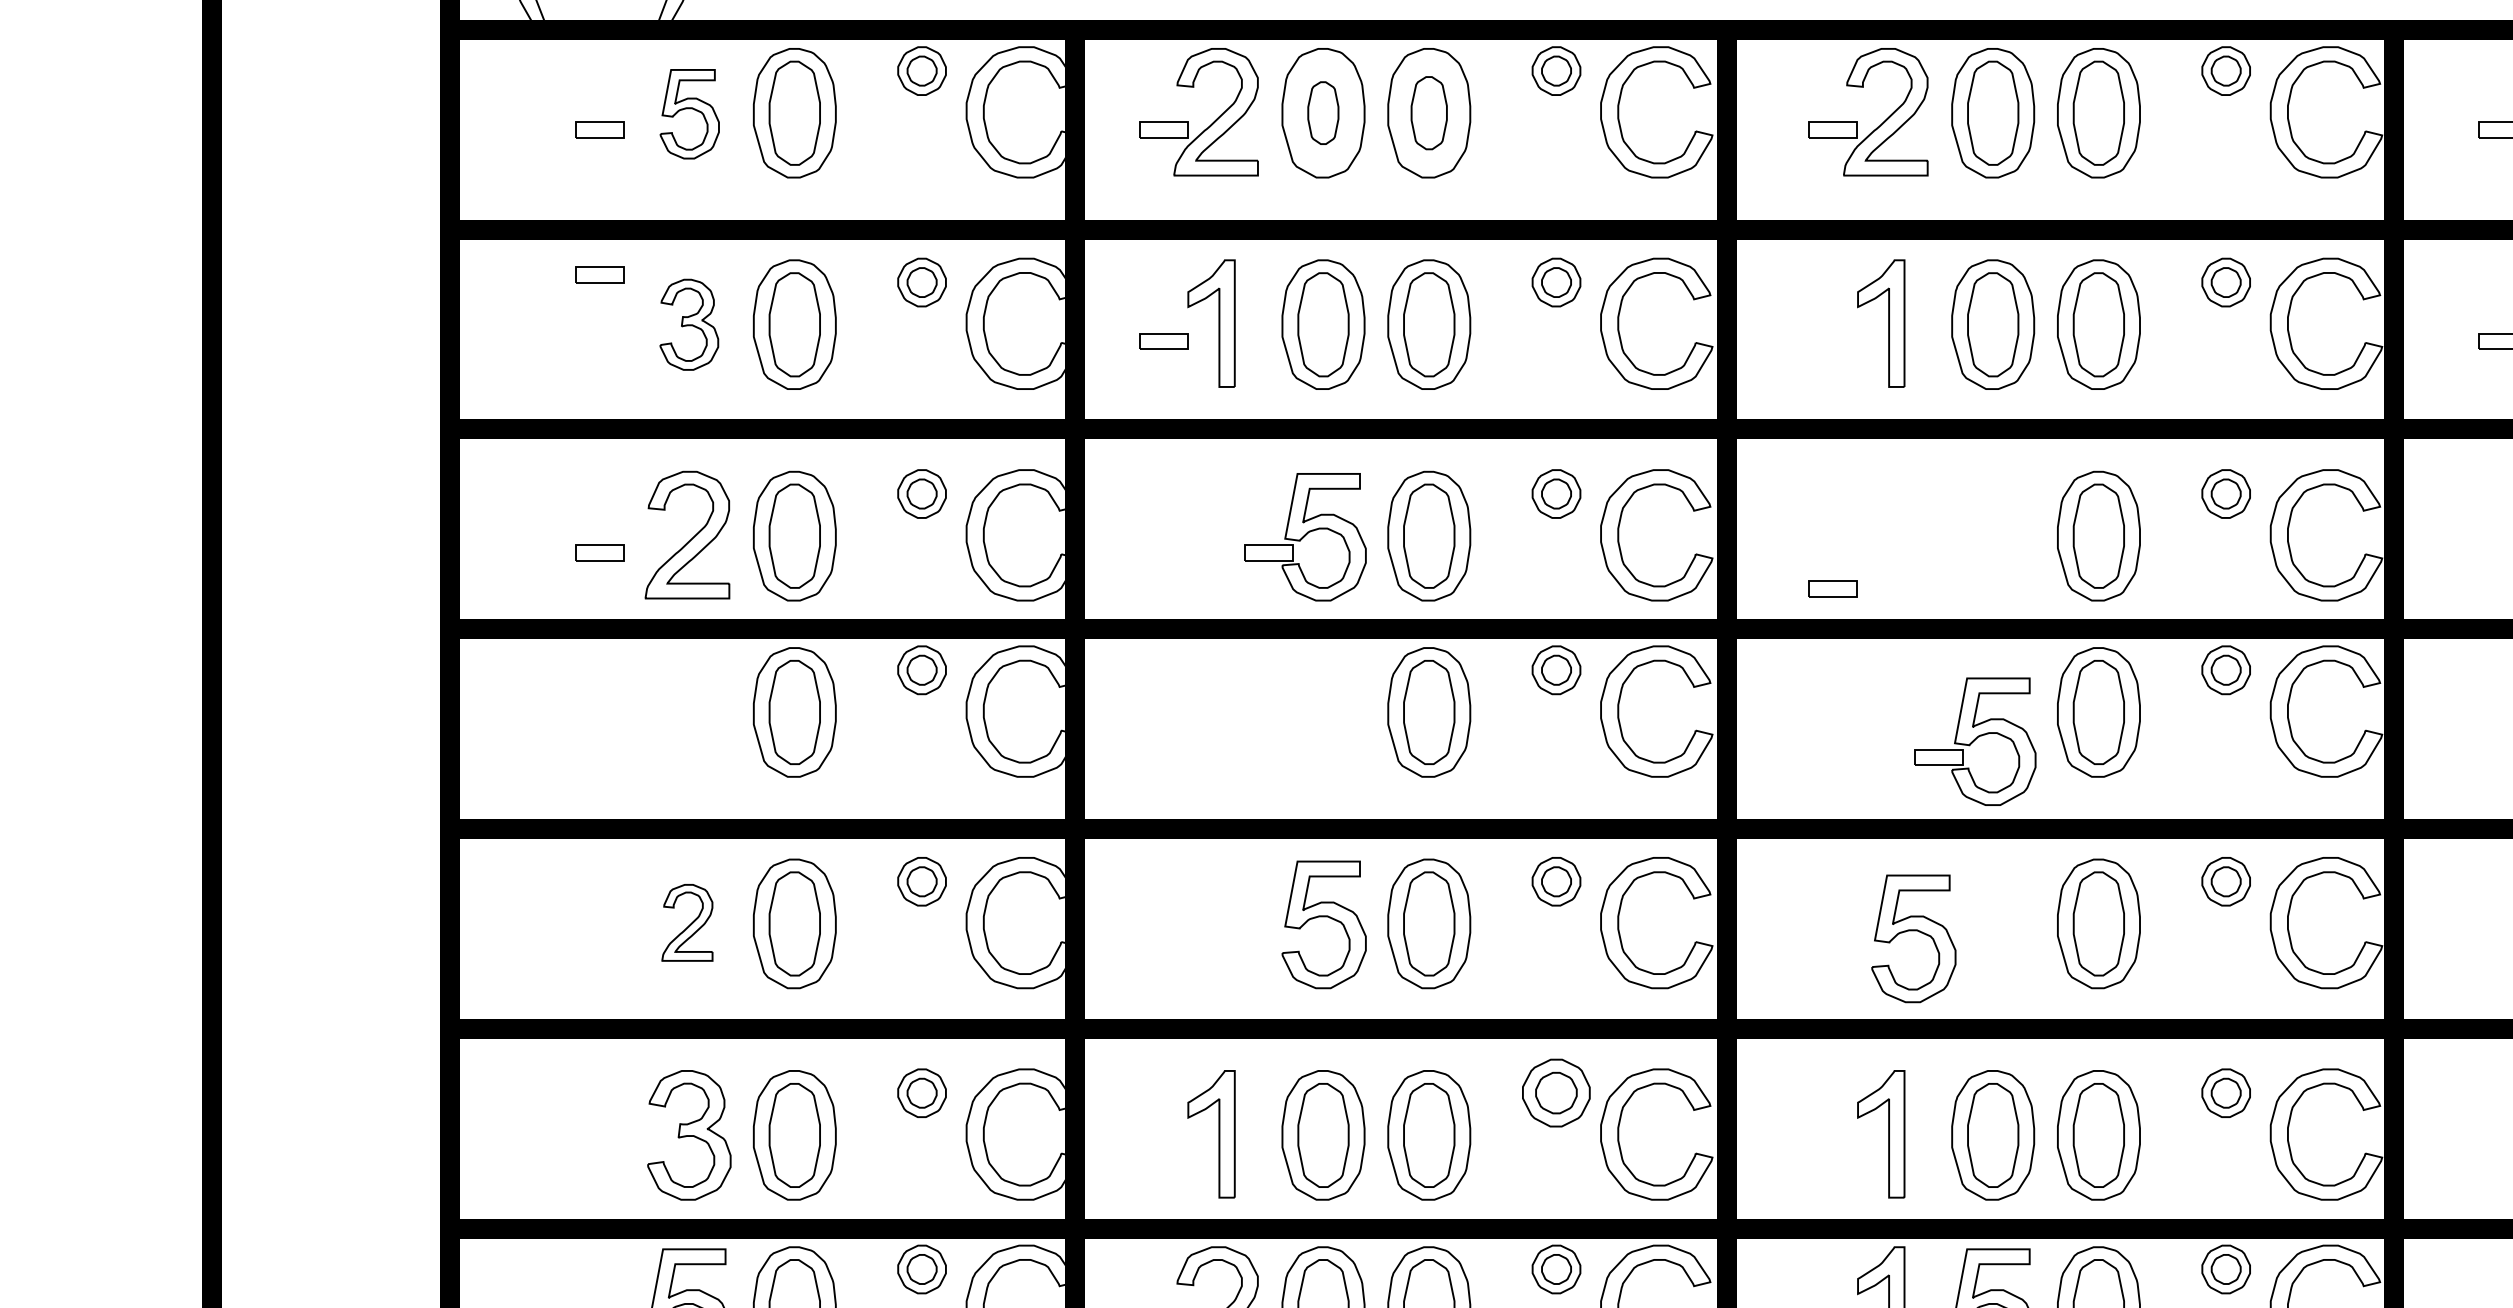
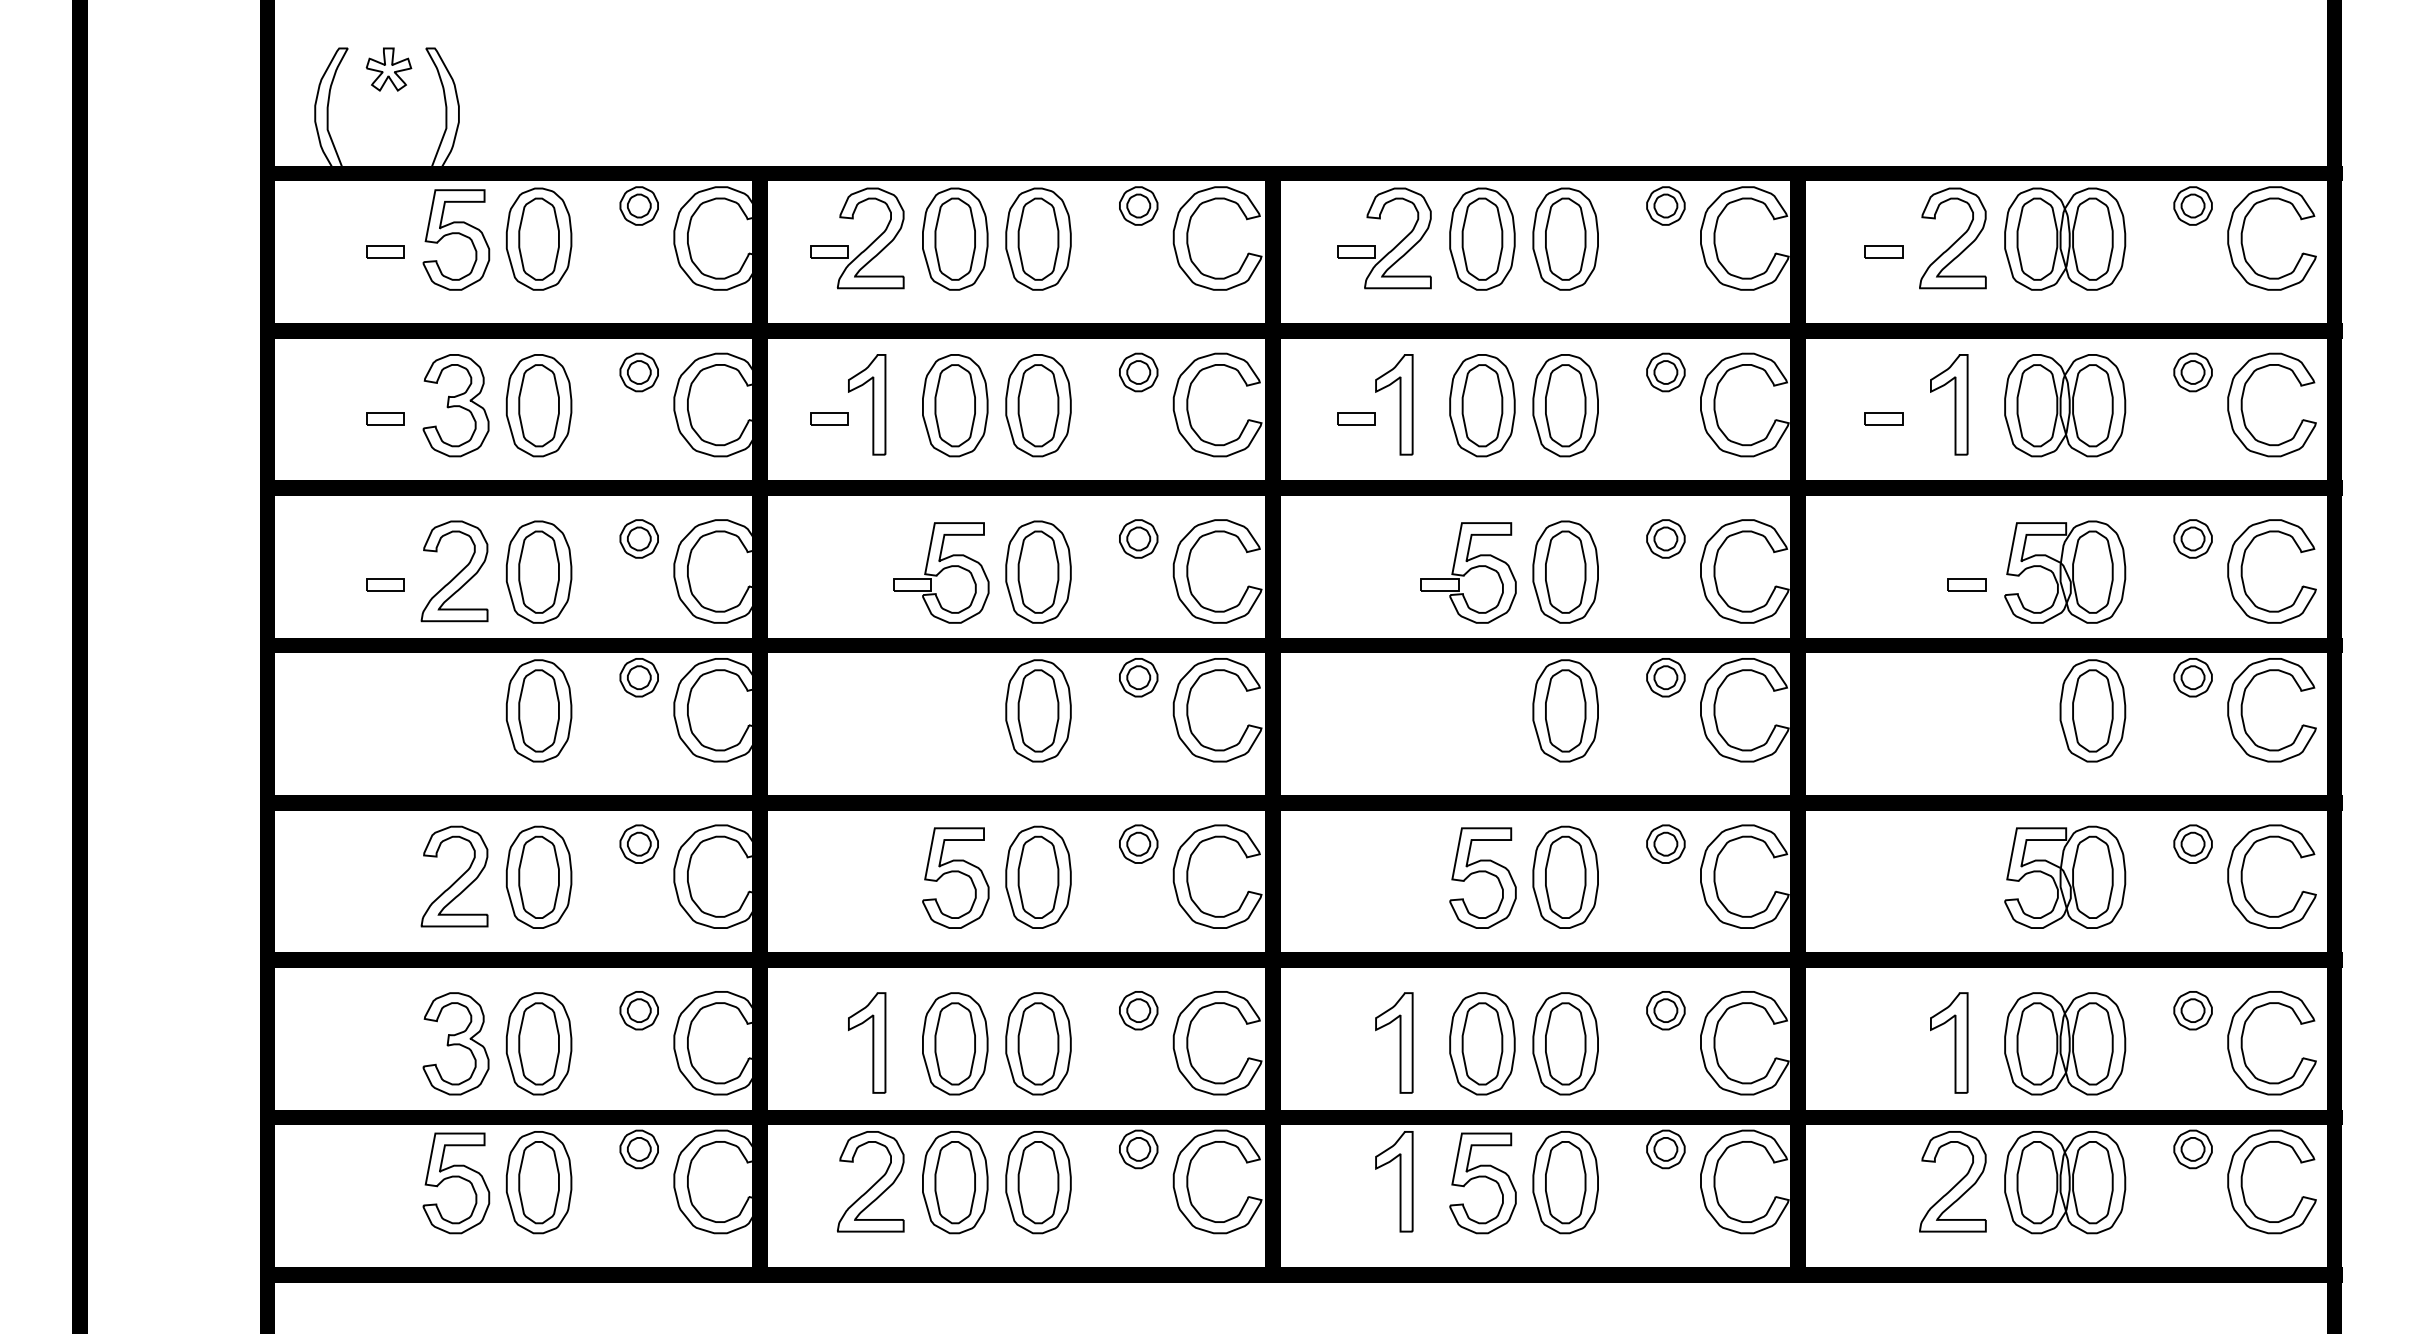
part: (1322, 112) -> (954, 238), size x1.67
part: (1429, 112) -> (1038, 238), size x1.43
part: (689, 113) -> (456, 239), size x1.43
part: (599, 274) -> (385, 418), moved
part: (688, 324) -> (455, 405), size x1.43
part: (1833, 588) -> (1356, 418), moved
part: (1975, 741) -> (1468, 572), moved
part: (687, 922) -> (454, 876), size x1.67
part: (1913, 938) -> (1482, 877), moved
part: (1556, 1093) -> (1138, 1010), size x0.71

